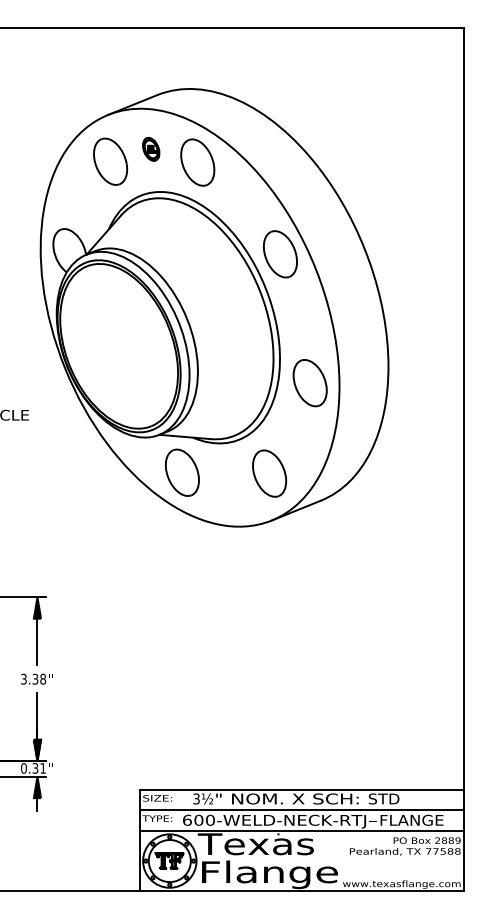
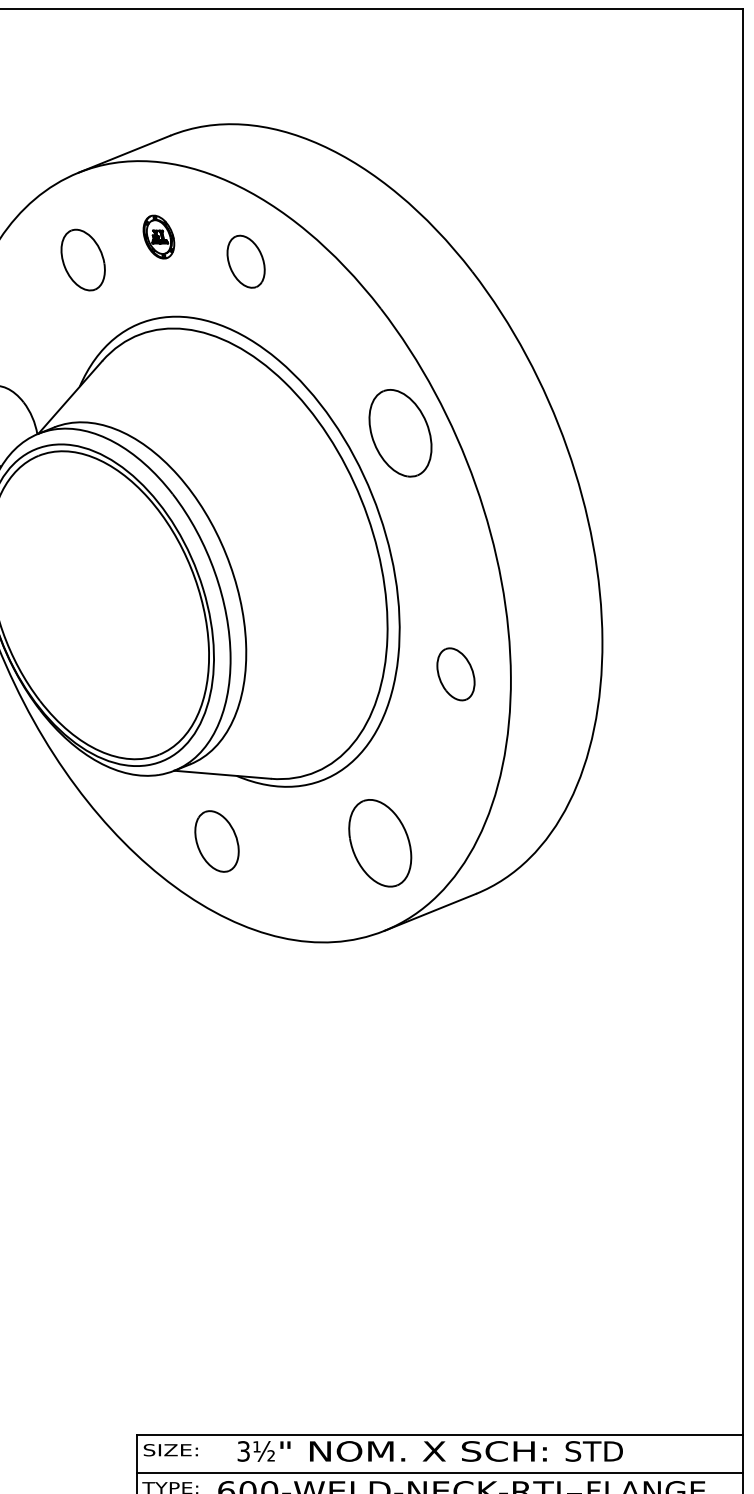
part: (110, 161) -> (82, 259), size x0.7
part: (197, 162) -> (245, 261), size x0.6
part: (309, 383) -> (454, 674), size x0.6
part: (181, 472) -> (215, 841), size x0.7

